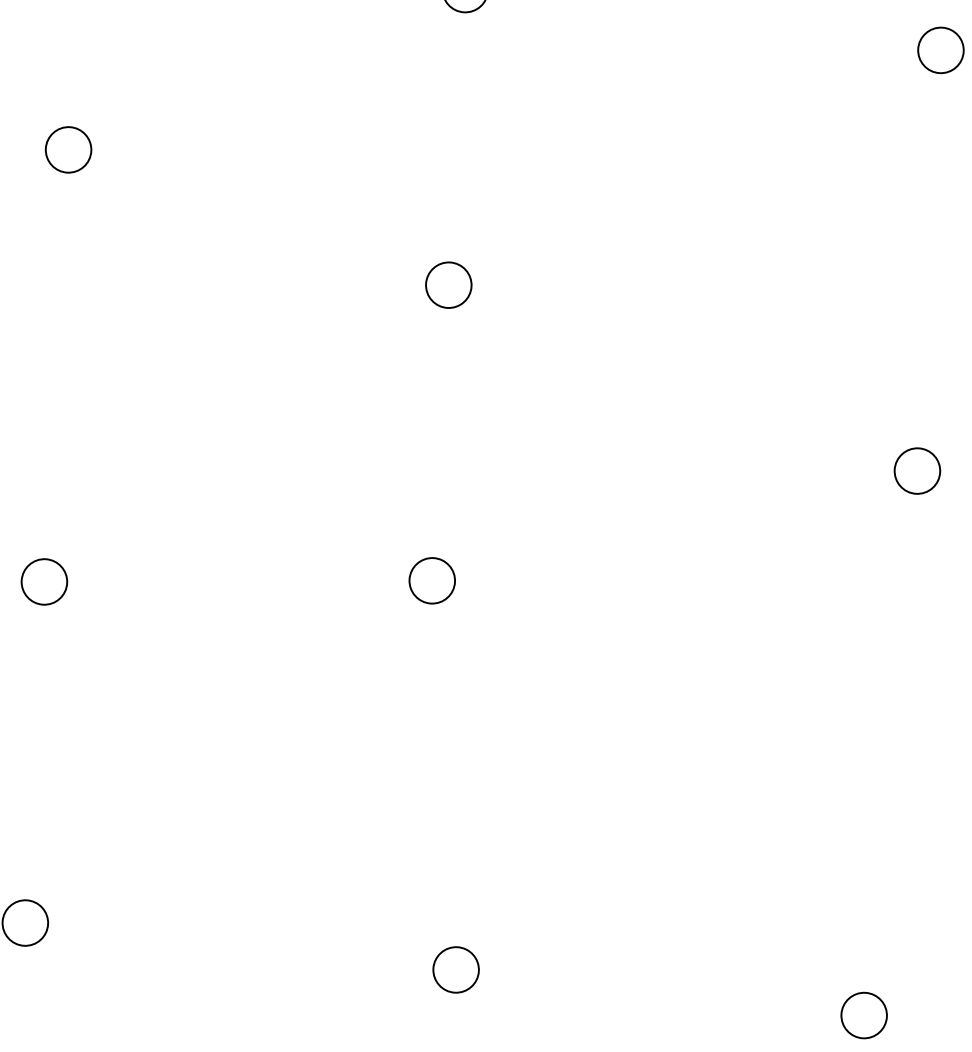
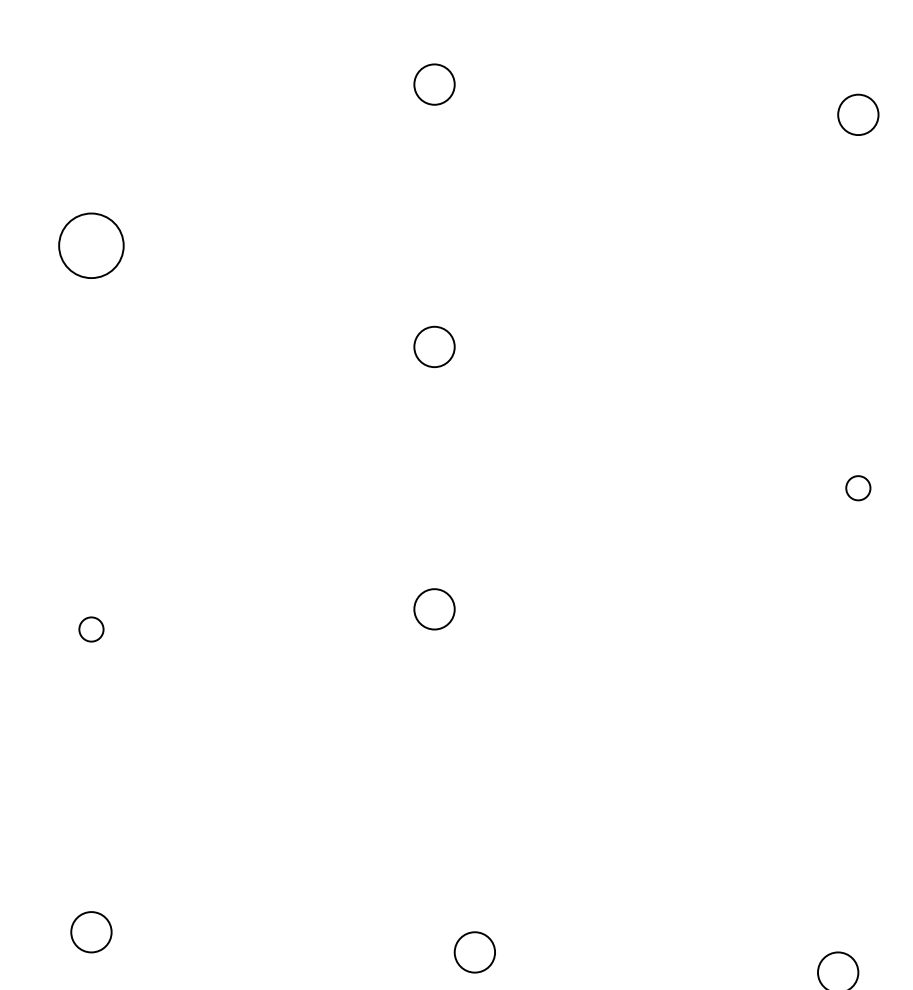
circle: (68, 150) -> (91, 246), size x1.6
circle: (917, 471) -> (858, 488), size x0.6
circle: (44, 581) -> (91, 629), size x0.6

